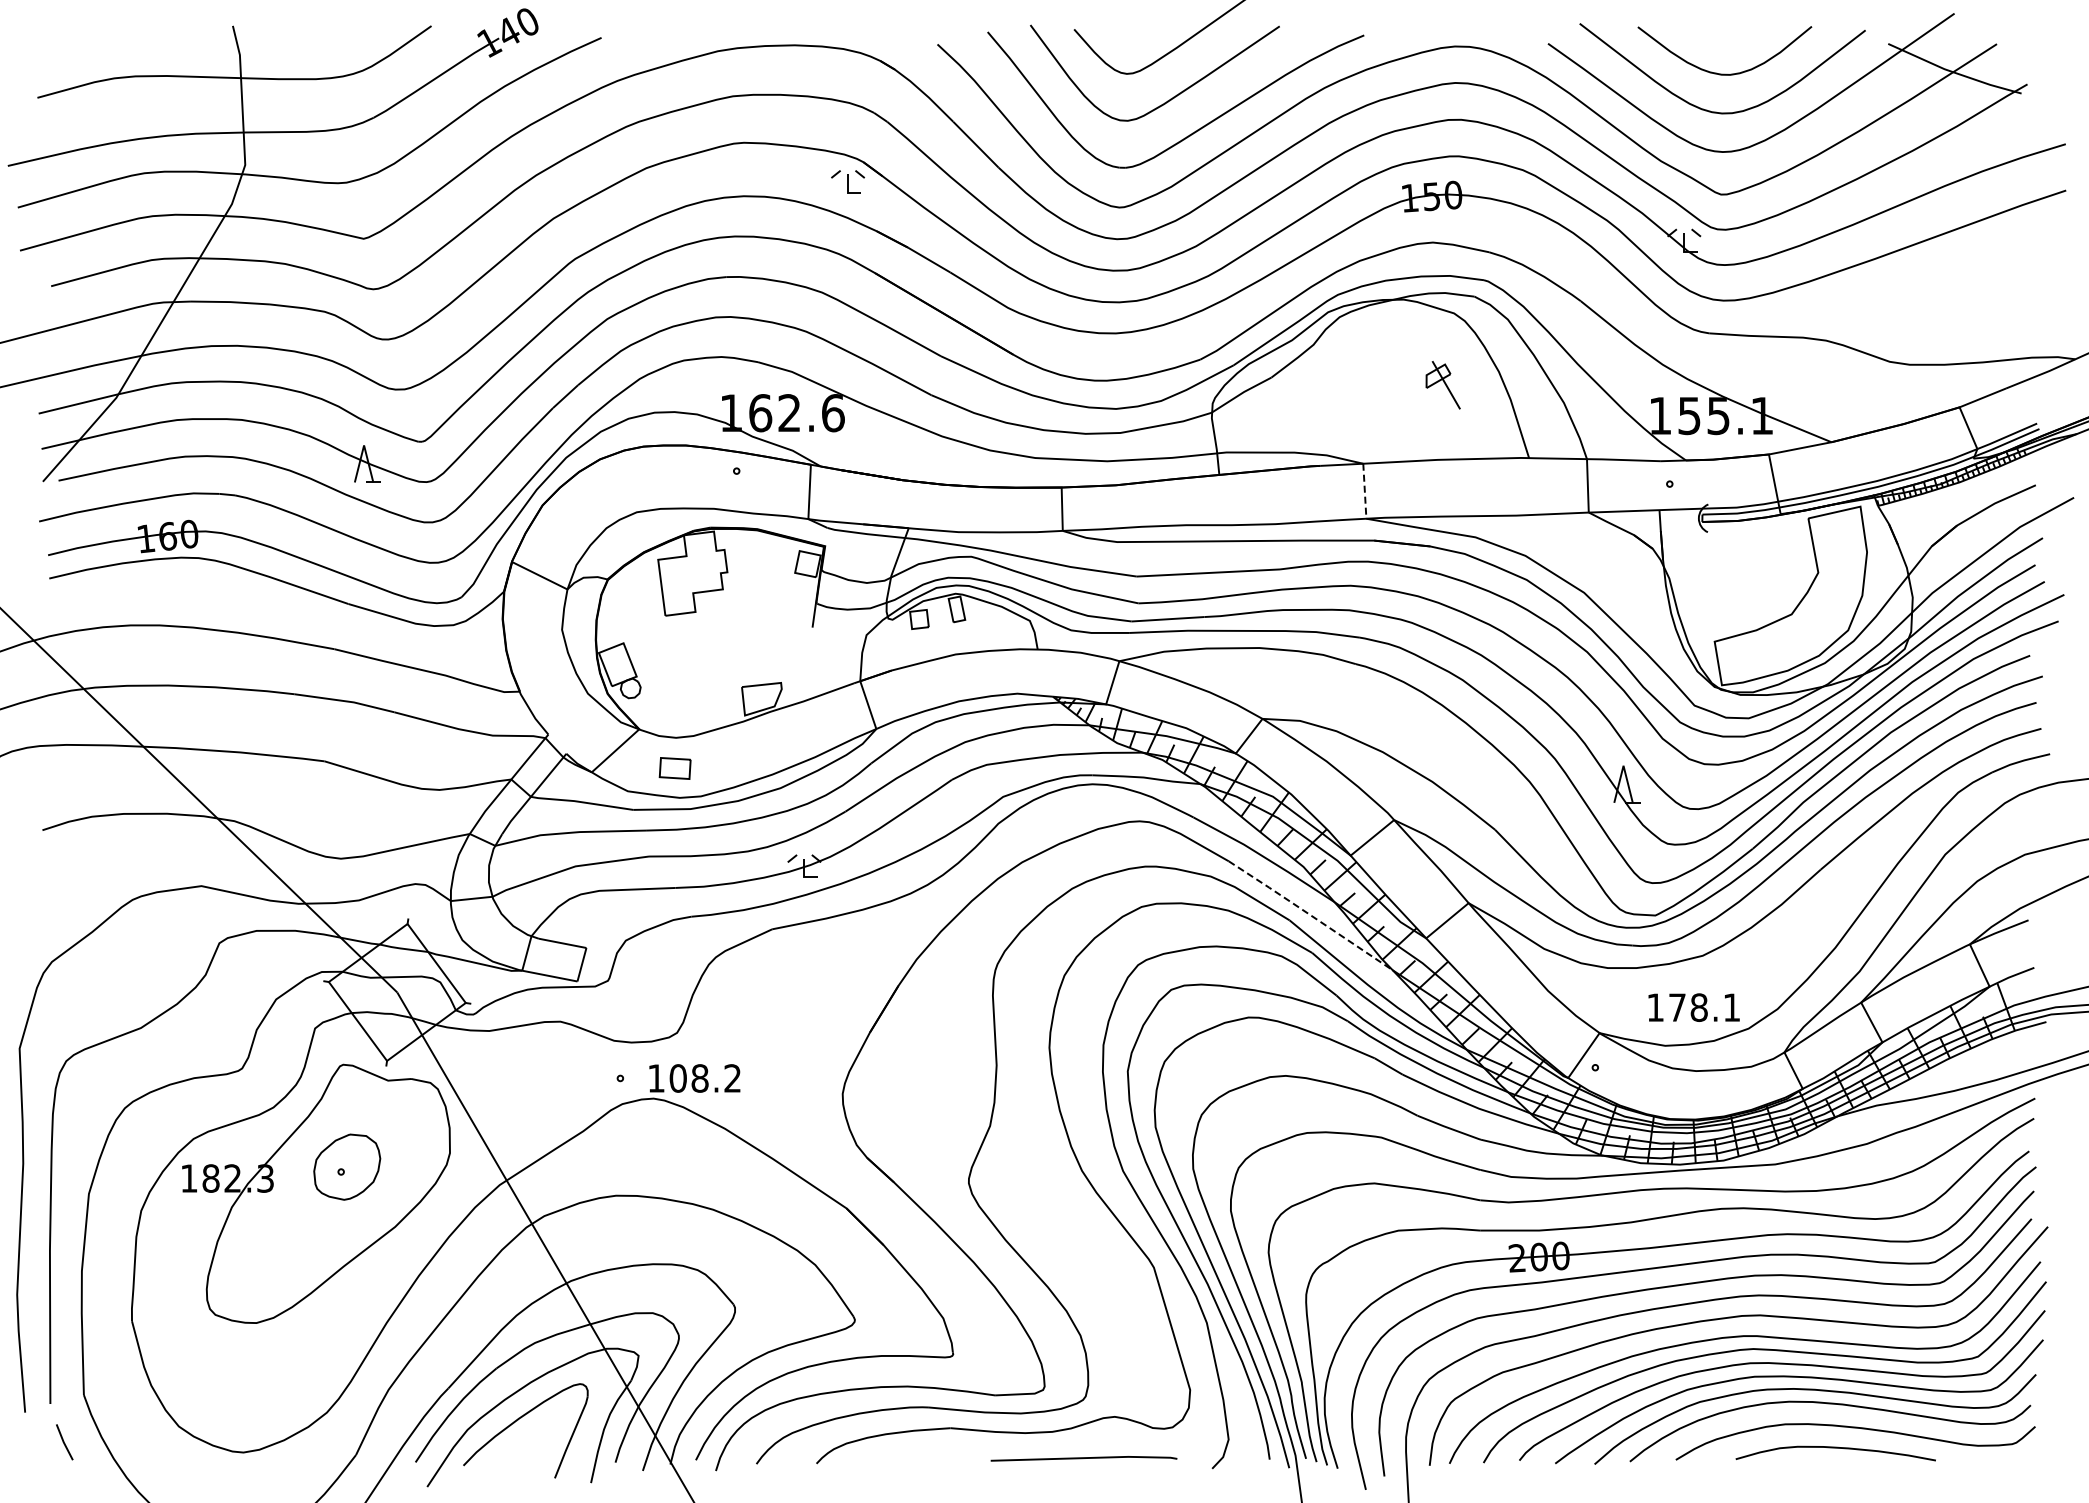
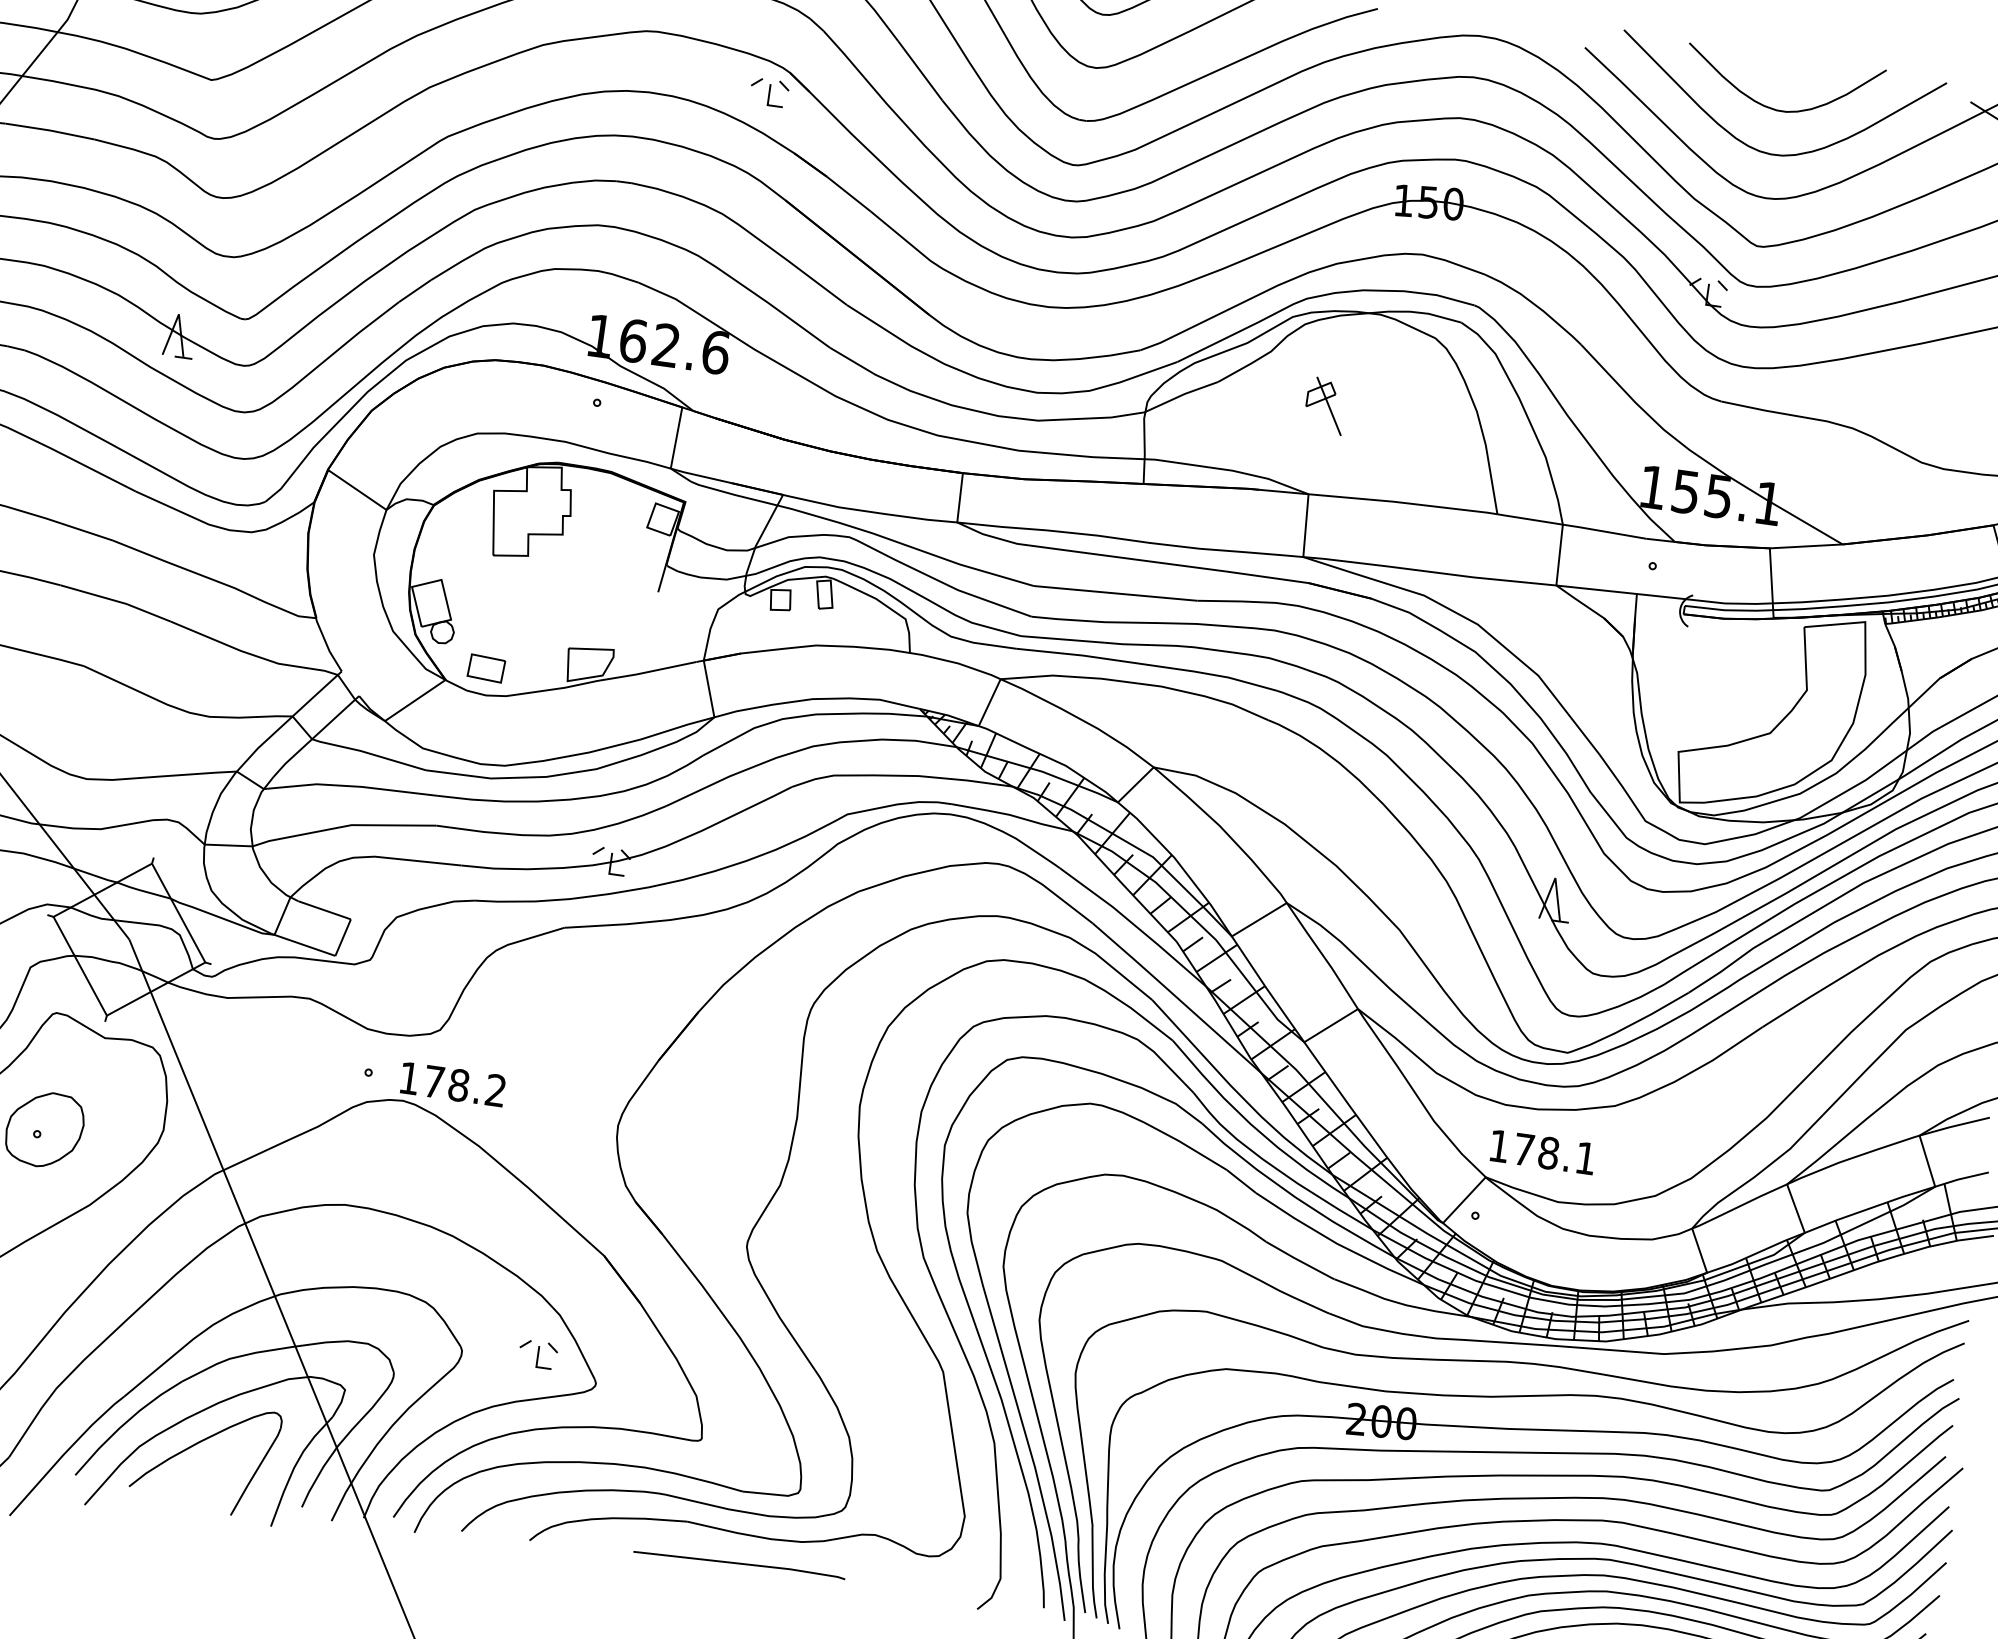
part: (1442, 385) -> (1324, 406), moved
line: (1364, 491) -> (1305, 525), dashed -> solid
part: (674, 768) -> (485, 668), moved
line: (1309, 914) -> (1175, 996), dashed -> solid
text: (1693, 1007) -> (1542, 1152), moved
text: (677, 1078) -> (433, 1081), 108.2 -> 178.2
part: (801, 1301) -> (538, 1354), added
line: (1083, 1458) -> (738, 1563), moved

